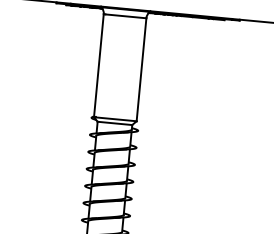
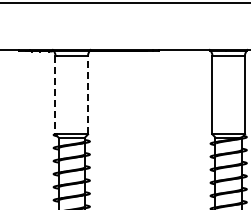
line: (98, 66) -> (55, 95), solid -> dashed
line: (142, 69) -> (88, 94), solid -> dashed

